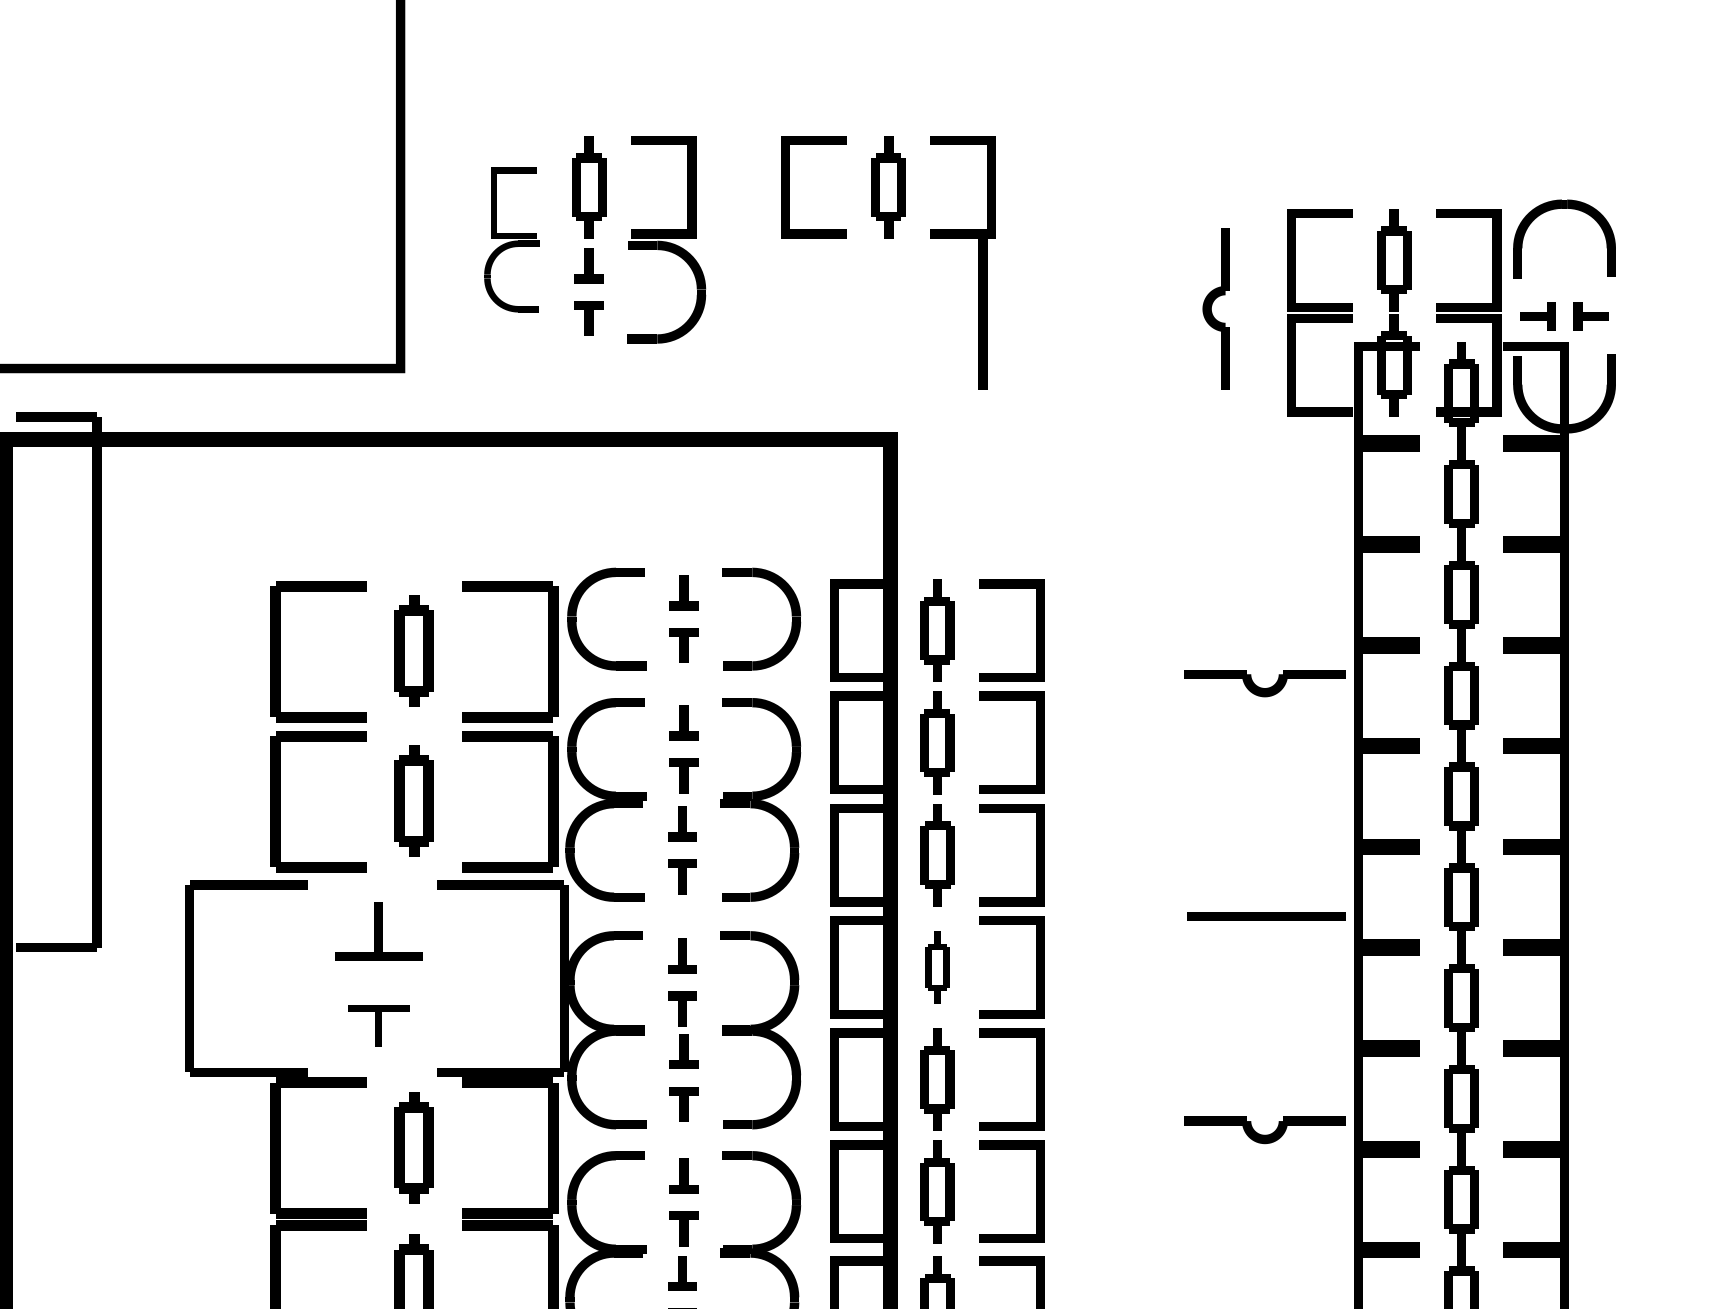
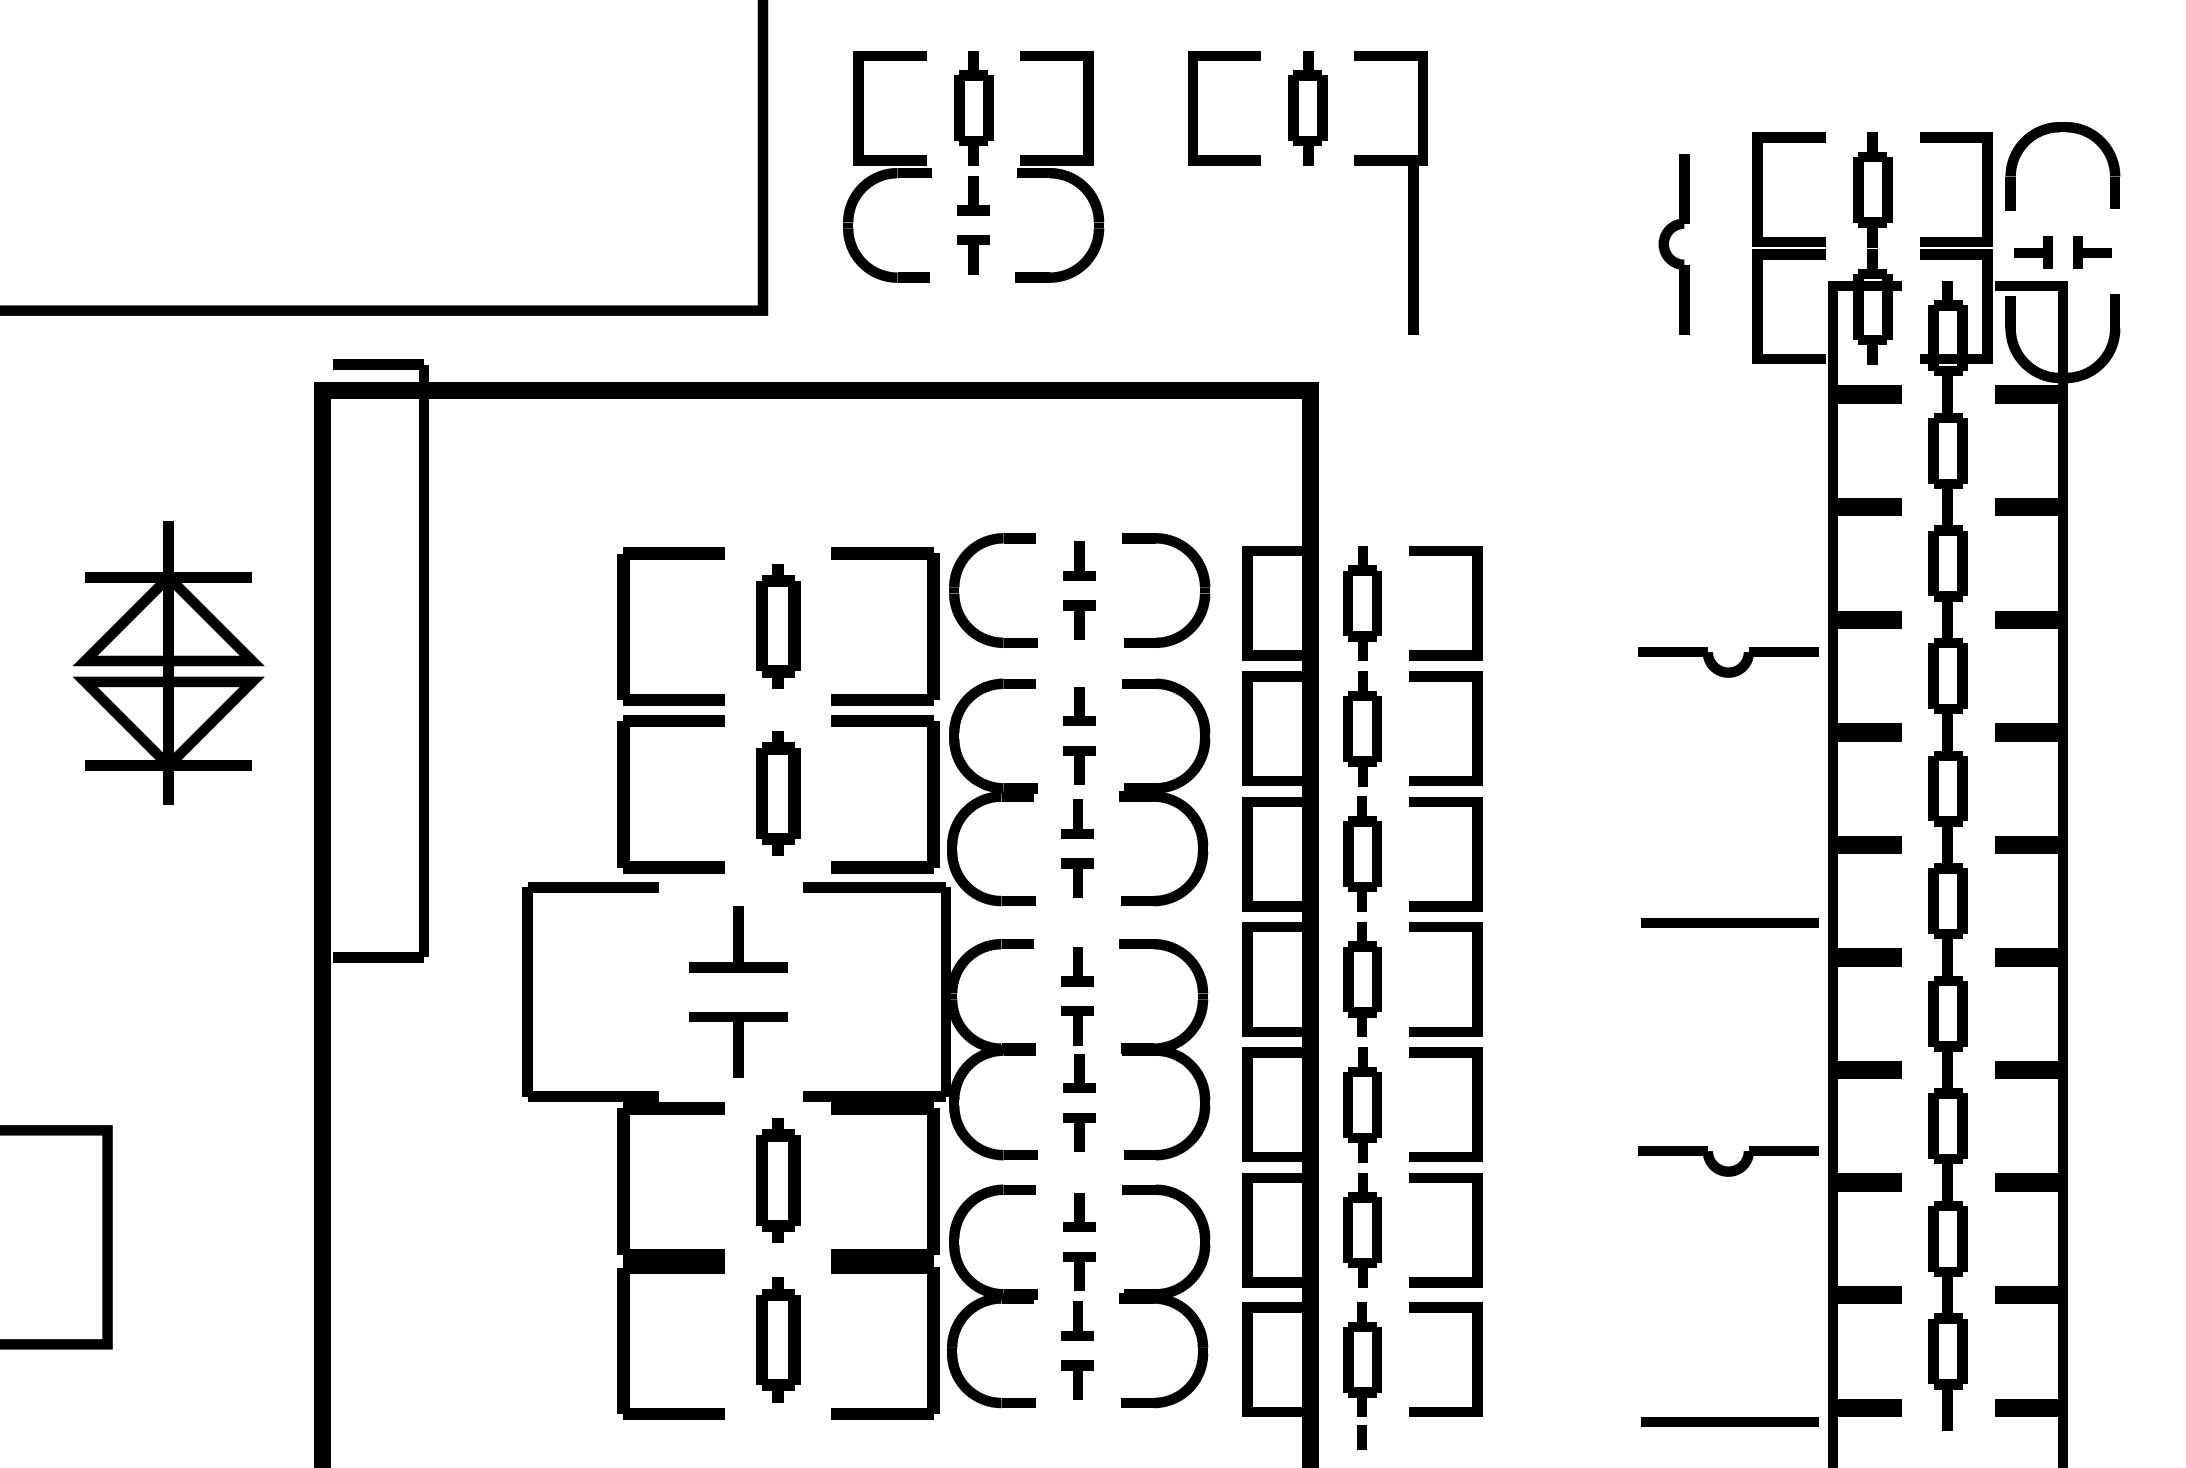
part: (512, 239) -> (887, 166), size x1.43
part: (937, 967) -> (1362, 979), size x1.43
part: (378, 1025) -> (738, 1044), size x1.43

